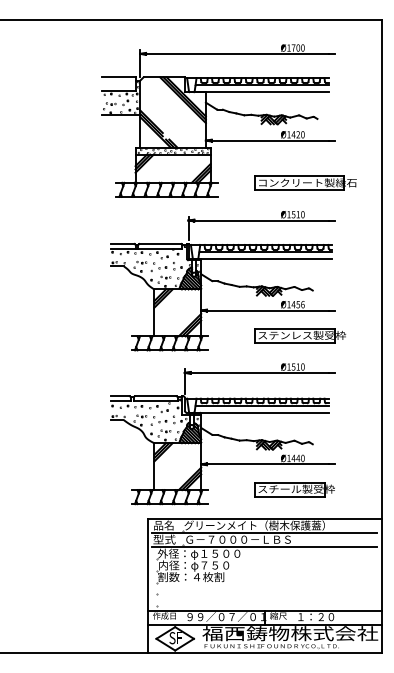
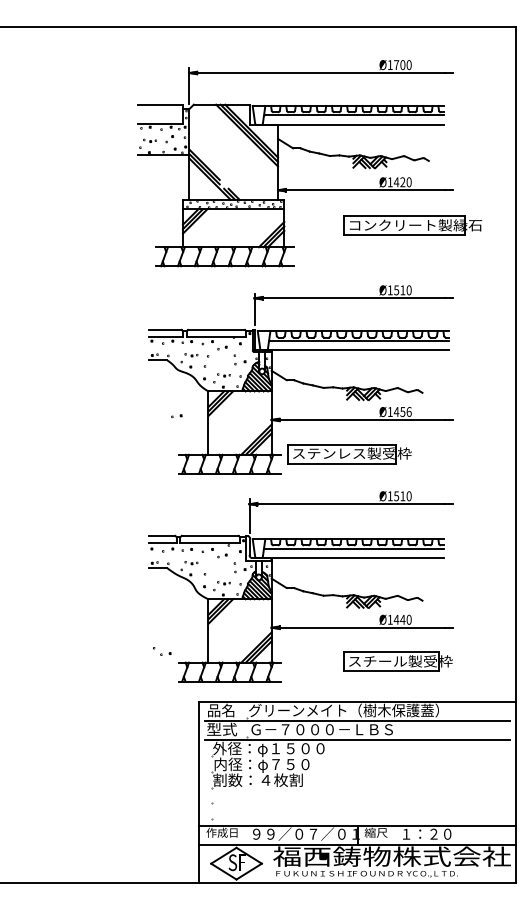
part: (305, 182) -> (412, 225), moved
part: (162, 268) -> (176, 416), moved
part: (300, 336) -> (349, 454), moved
part: (160, 419) -> (162, 651), moved

